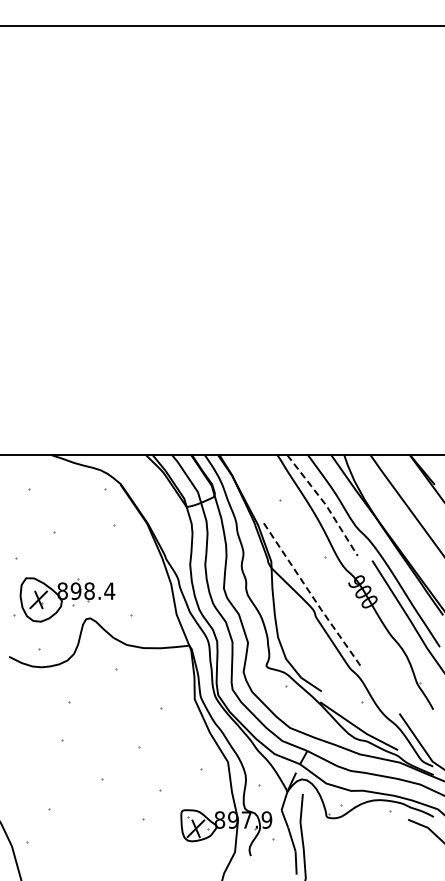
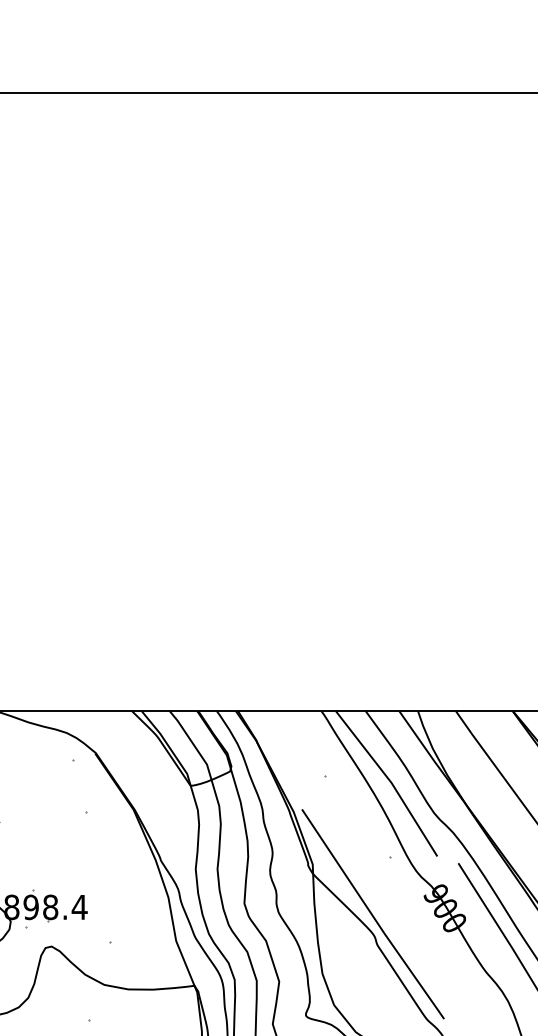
line: (325, 504) -> (390, 782), dashed -> solid
line: (313, 598) -> (373, 917), dashed -> solid

